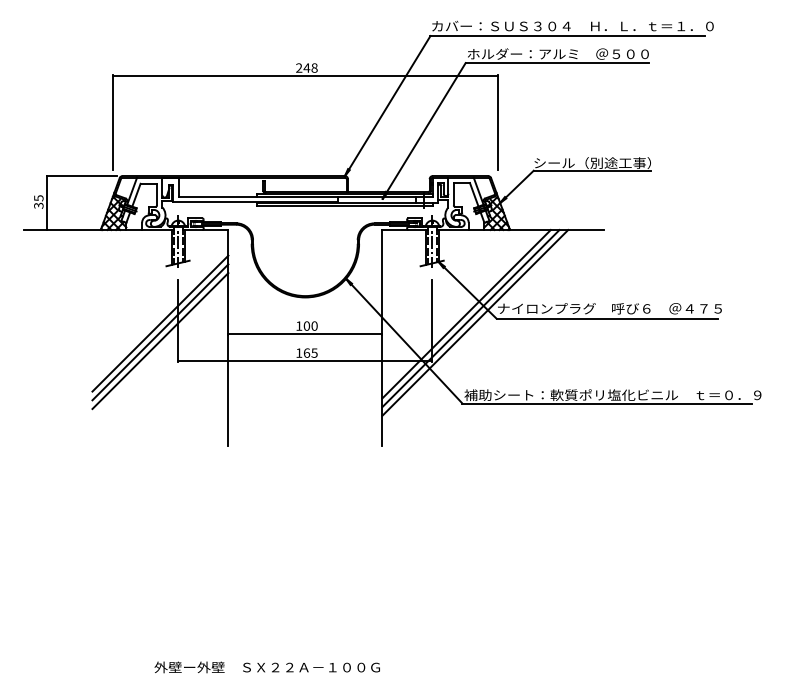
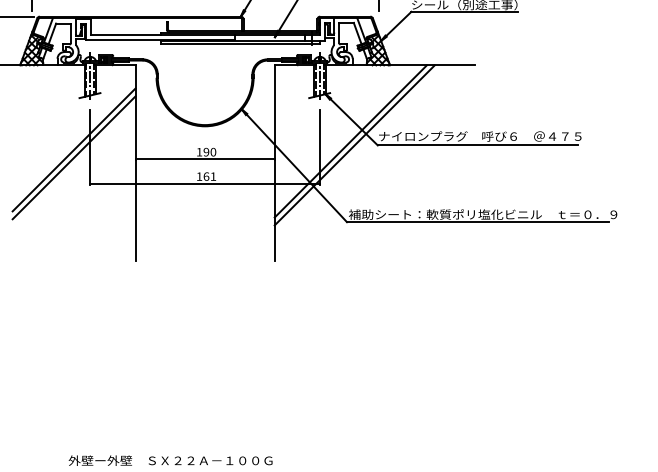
line: (475, 322) -> (358, 148), removed
text: (306, 325) -> (206, 151), 100 -> 190
line: (160, 341) -> (74, 166), removed
text: (314, 352) -> (213, 176), 165 -> 161

